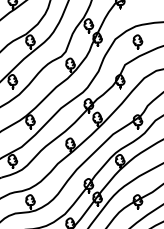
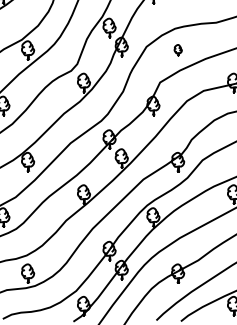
part: (138, 41) -> (178, 50), size x0.6

